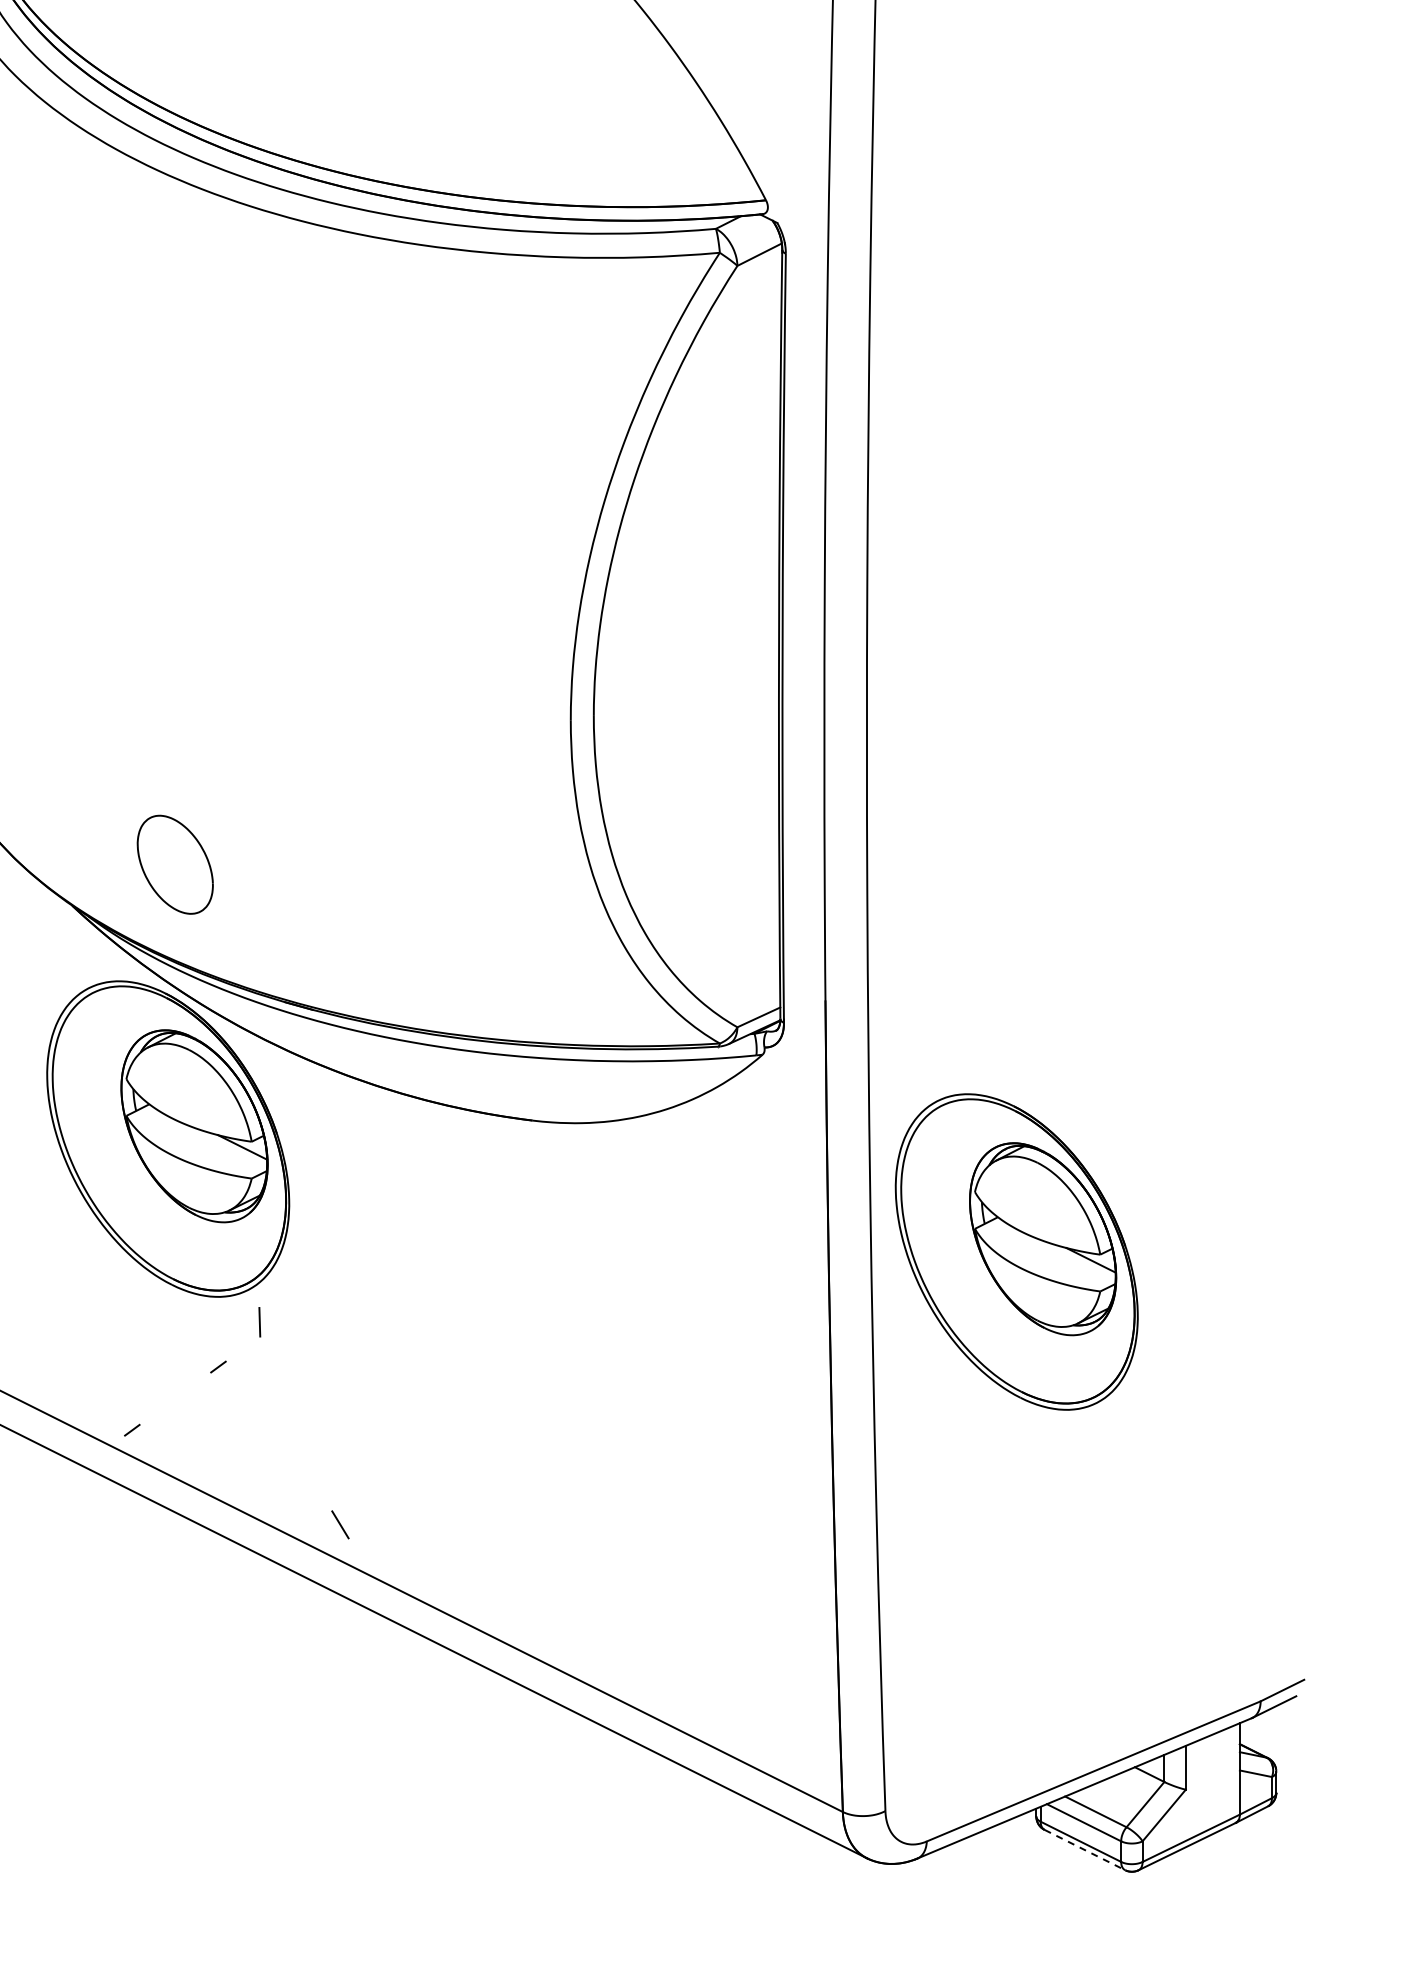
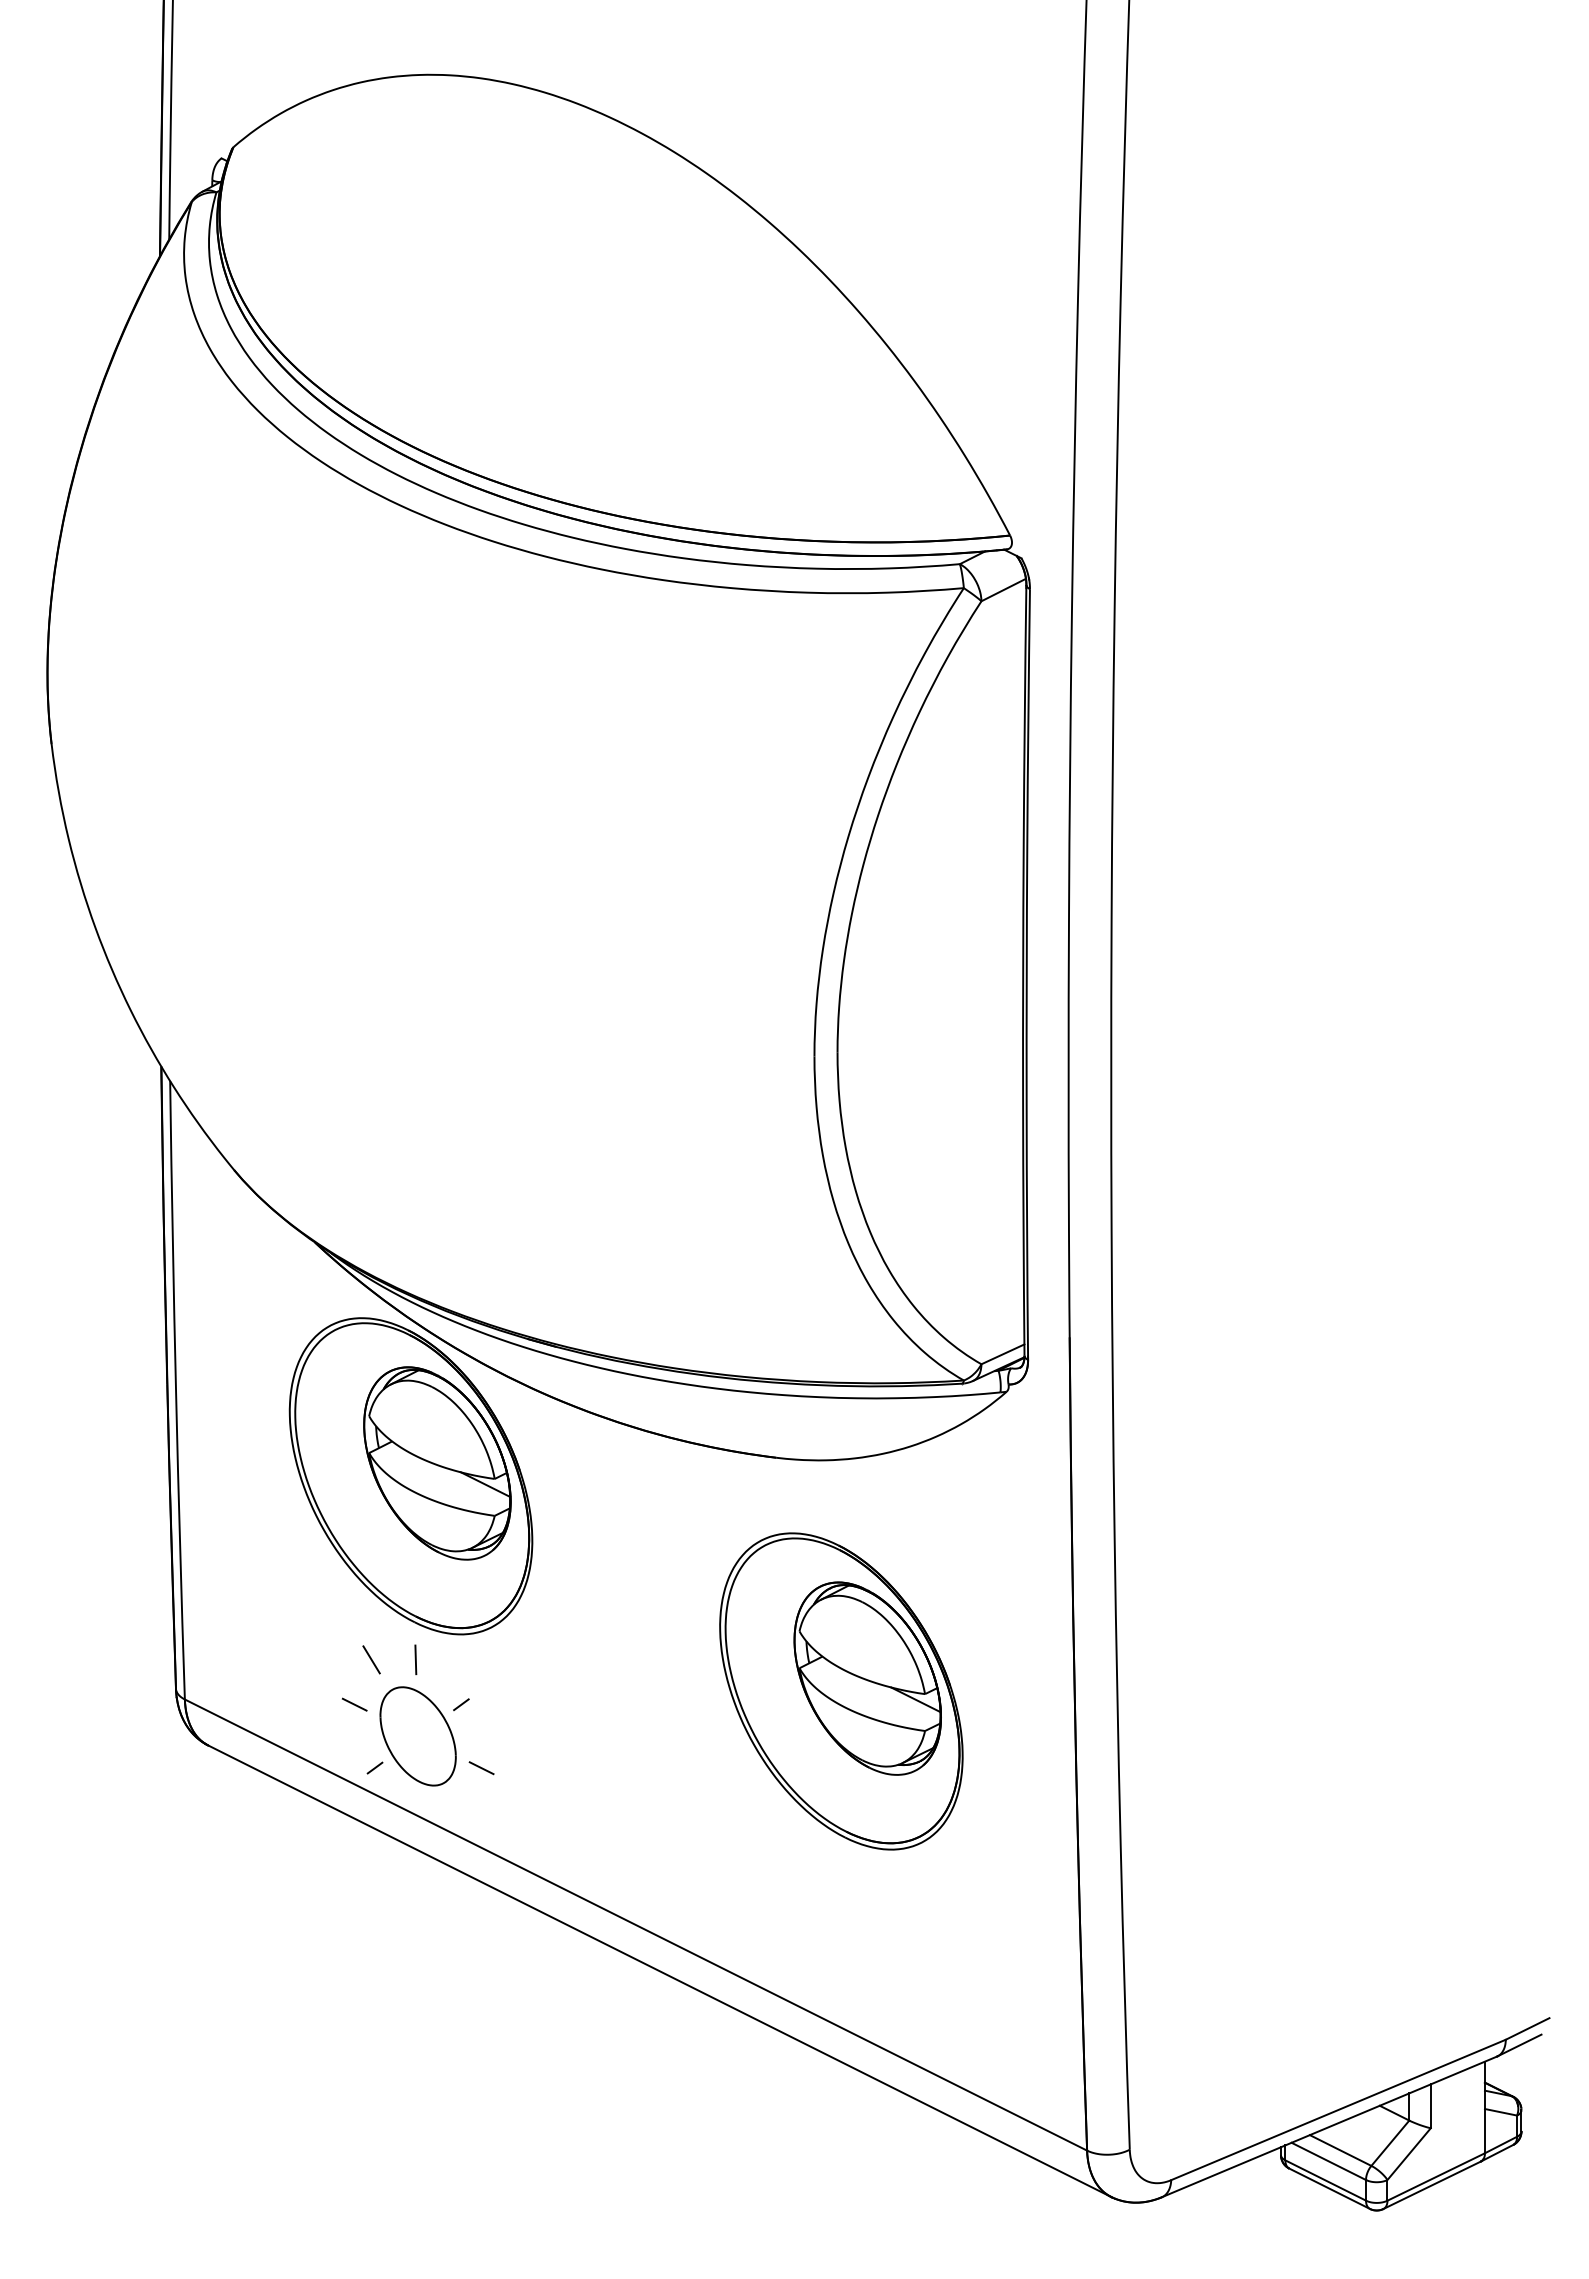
part: (174, 864) -> (417, 1736), moved
part: (1016, 1252) -> (841, 1691), moved
line: (259, 1321) -> (415, 1659), moved
line: (111, 1366) -> (354, 1704), added
line: (238, 1430) -> (481, 1768), added
line: (340, 1524) -> (371, 1659), moved
line: (1085, 1849) -> (1330, 2188), dashed -> solid

